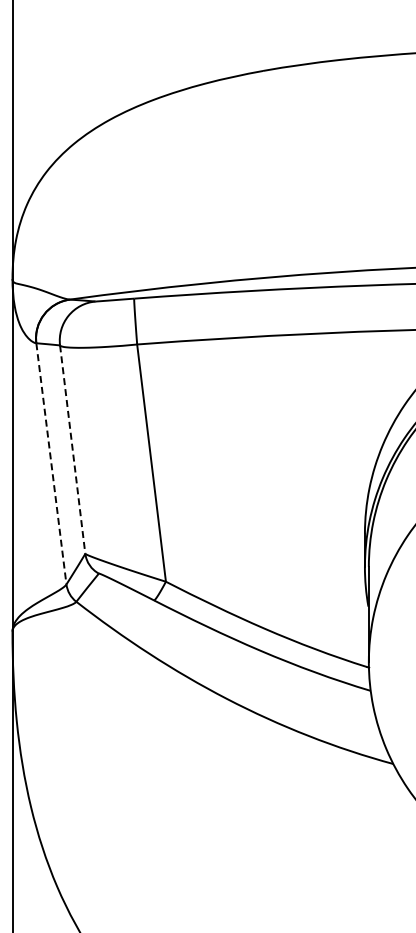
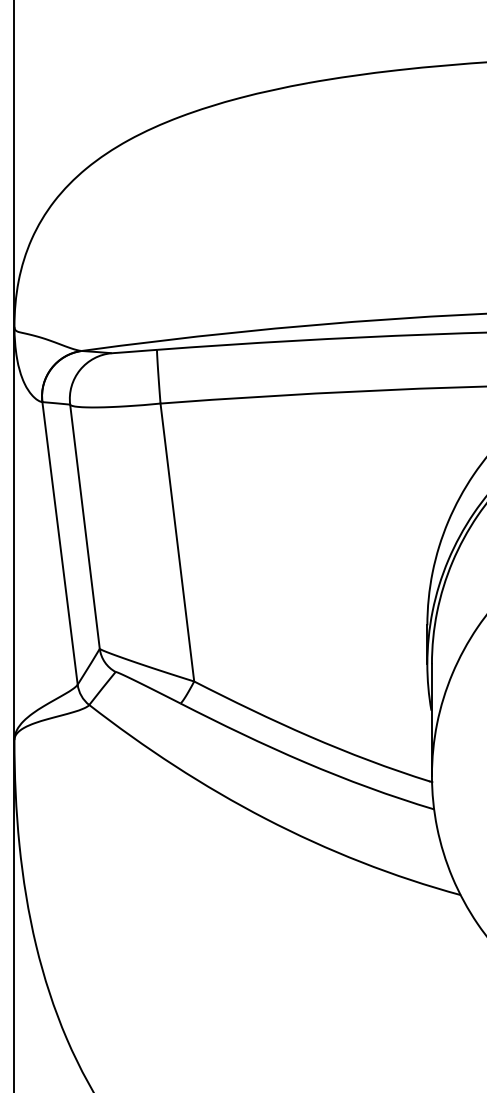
line: (72, 449) -> (84, 526), dashed -> solid
line: (51, 463) -> (60, 542), dashed -> solid

